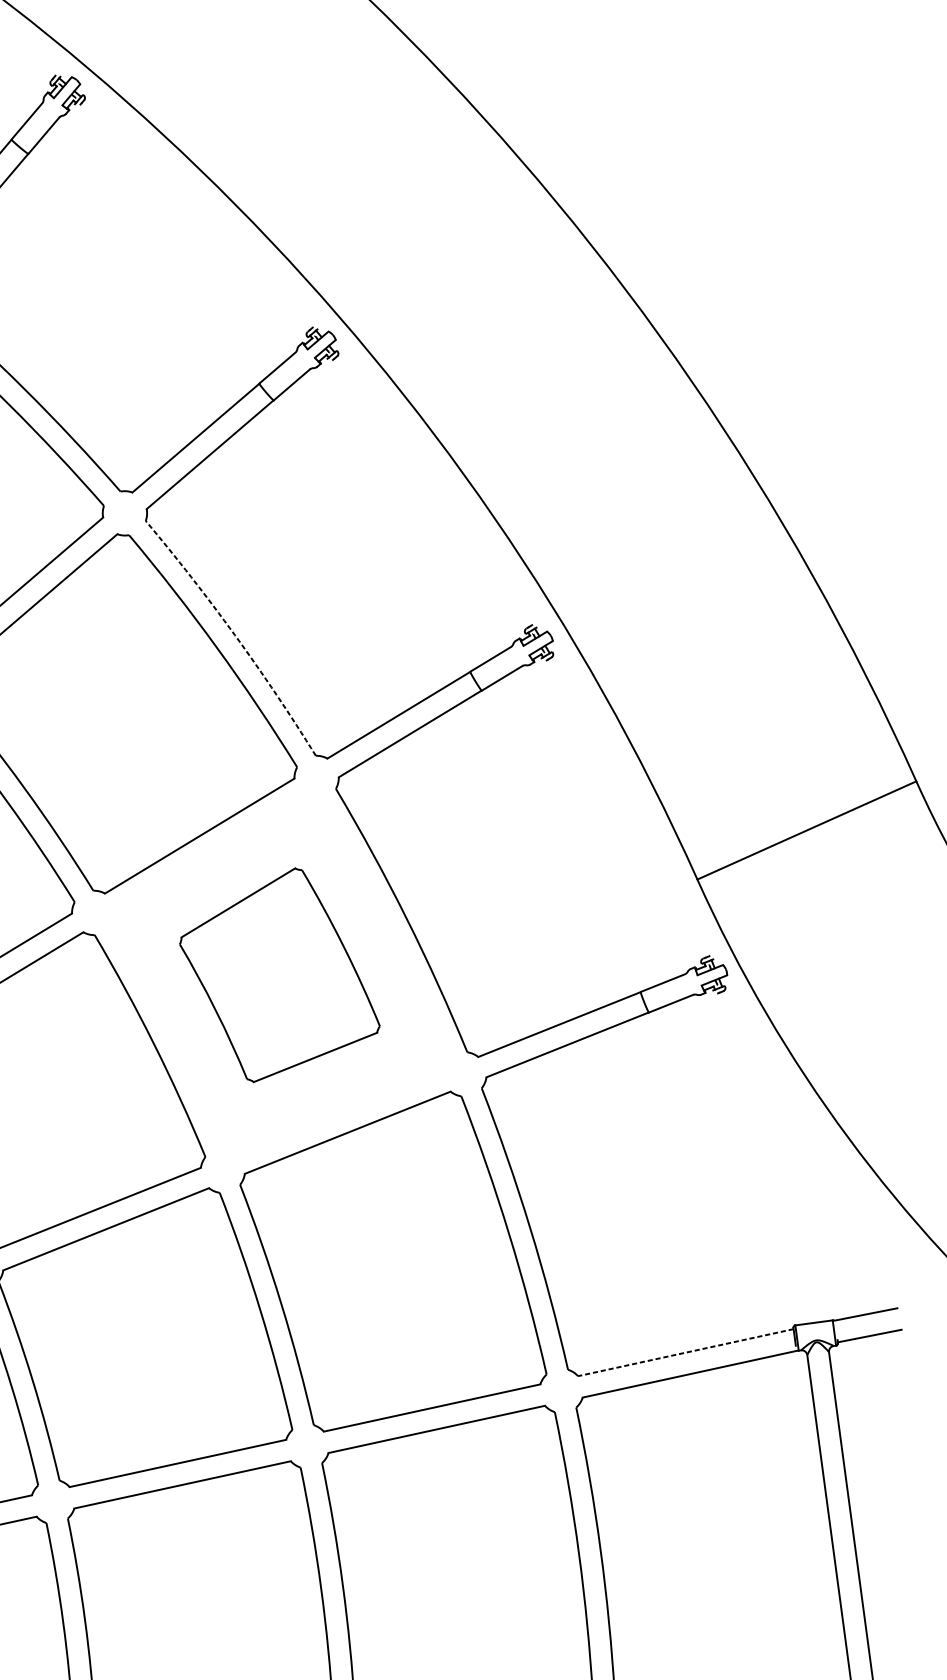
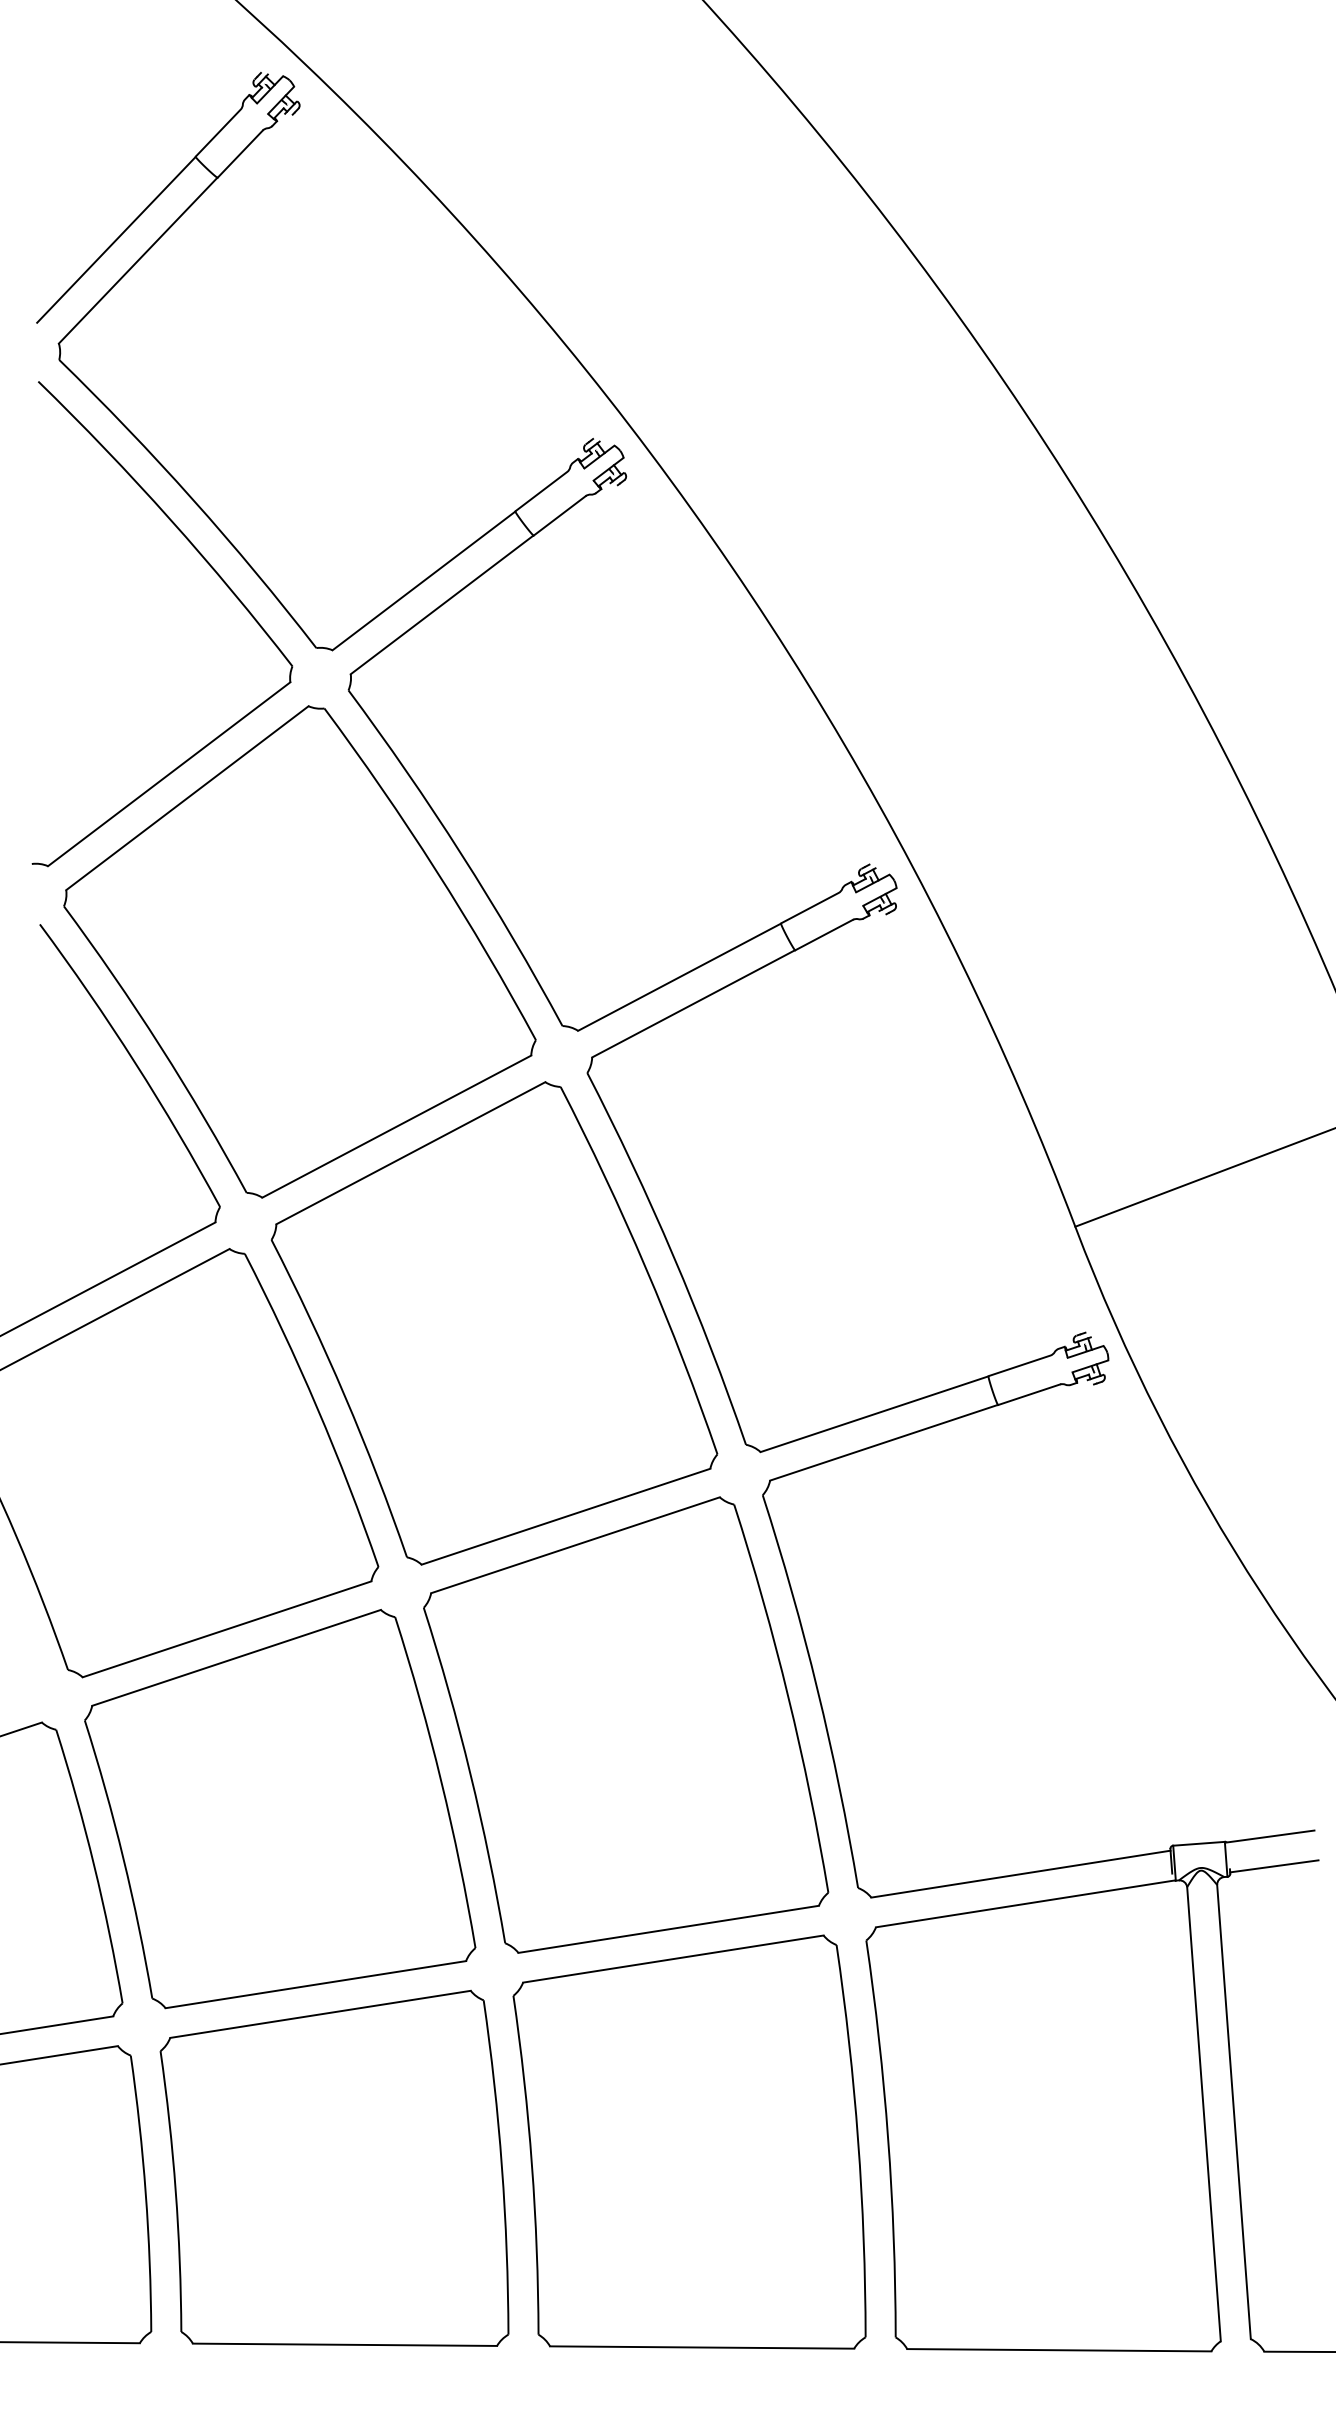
arc: (235, 635) -> (461, 854), dashed -> solid
part: (279, 975) -> (494, 1323), size x1.67
line: (685, 1352) -> (1020, 1874), dashed -> solid

